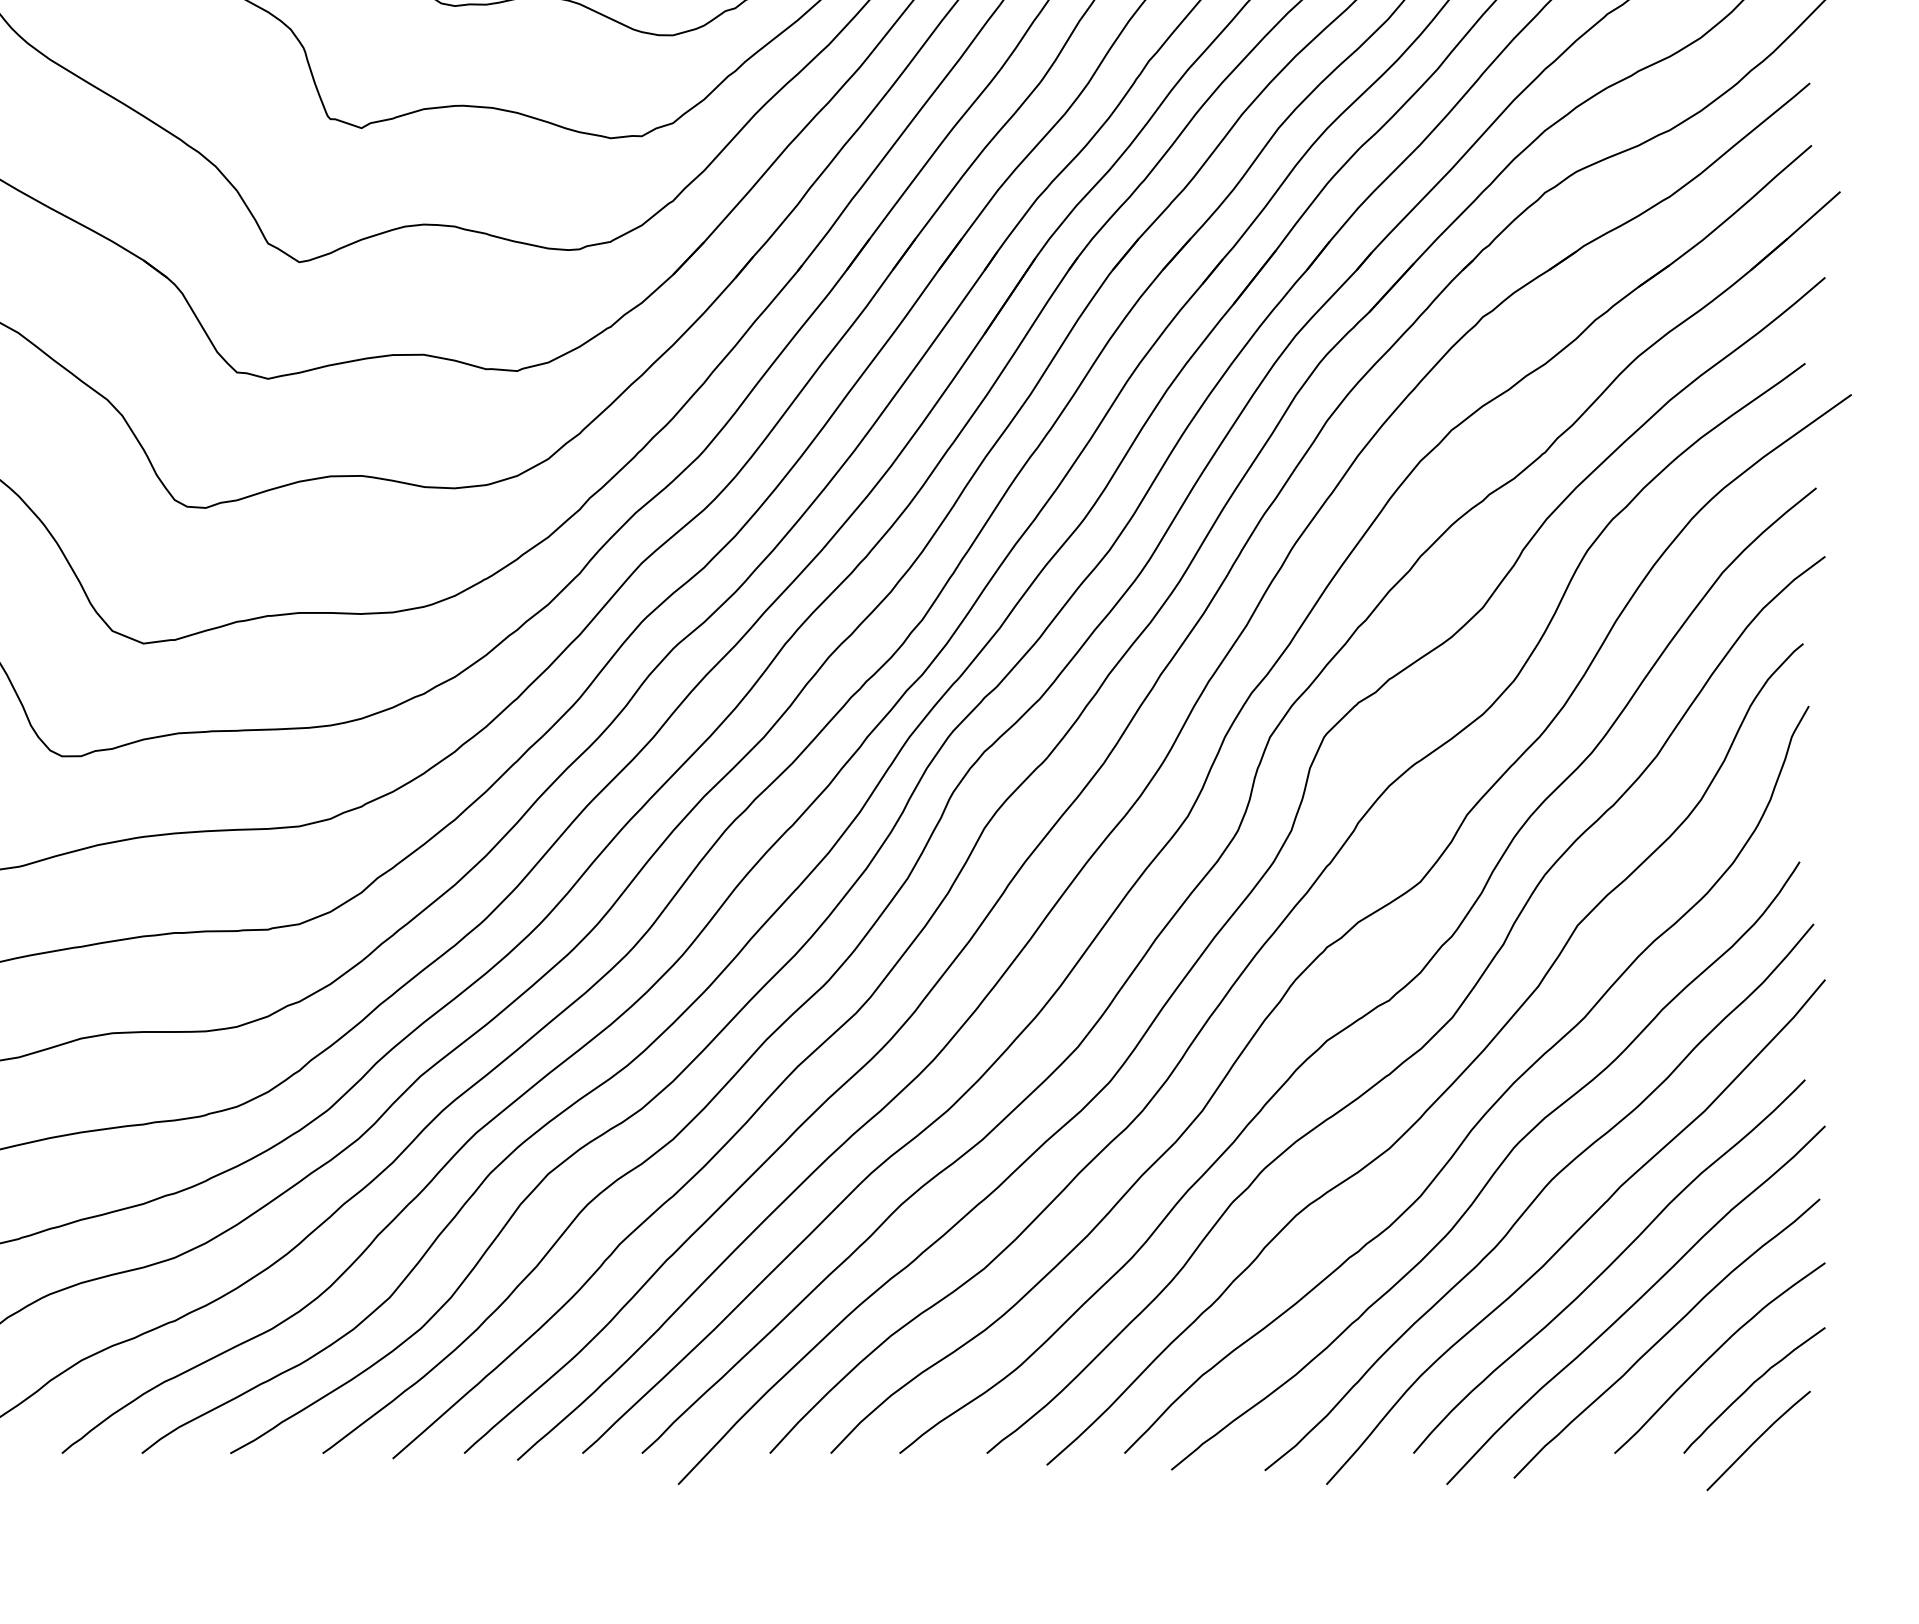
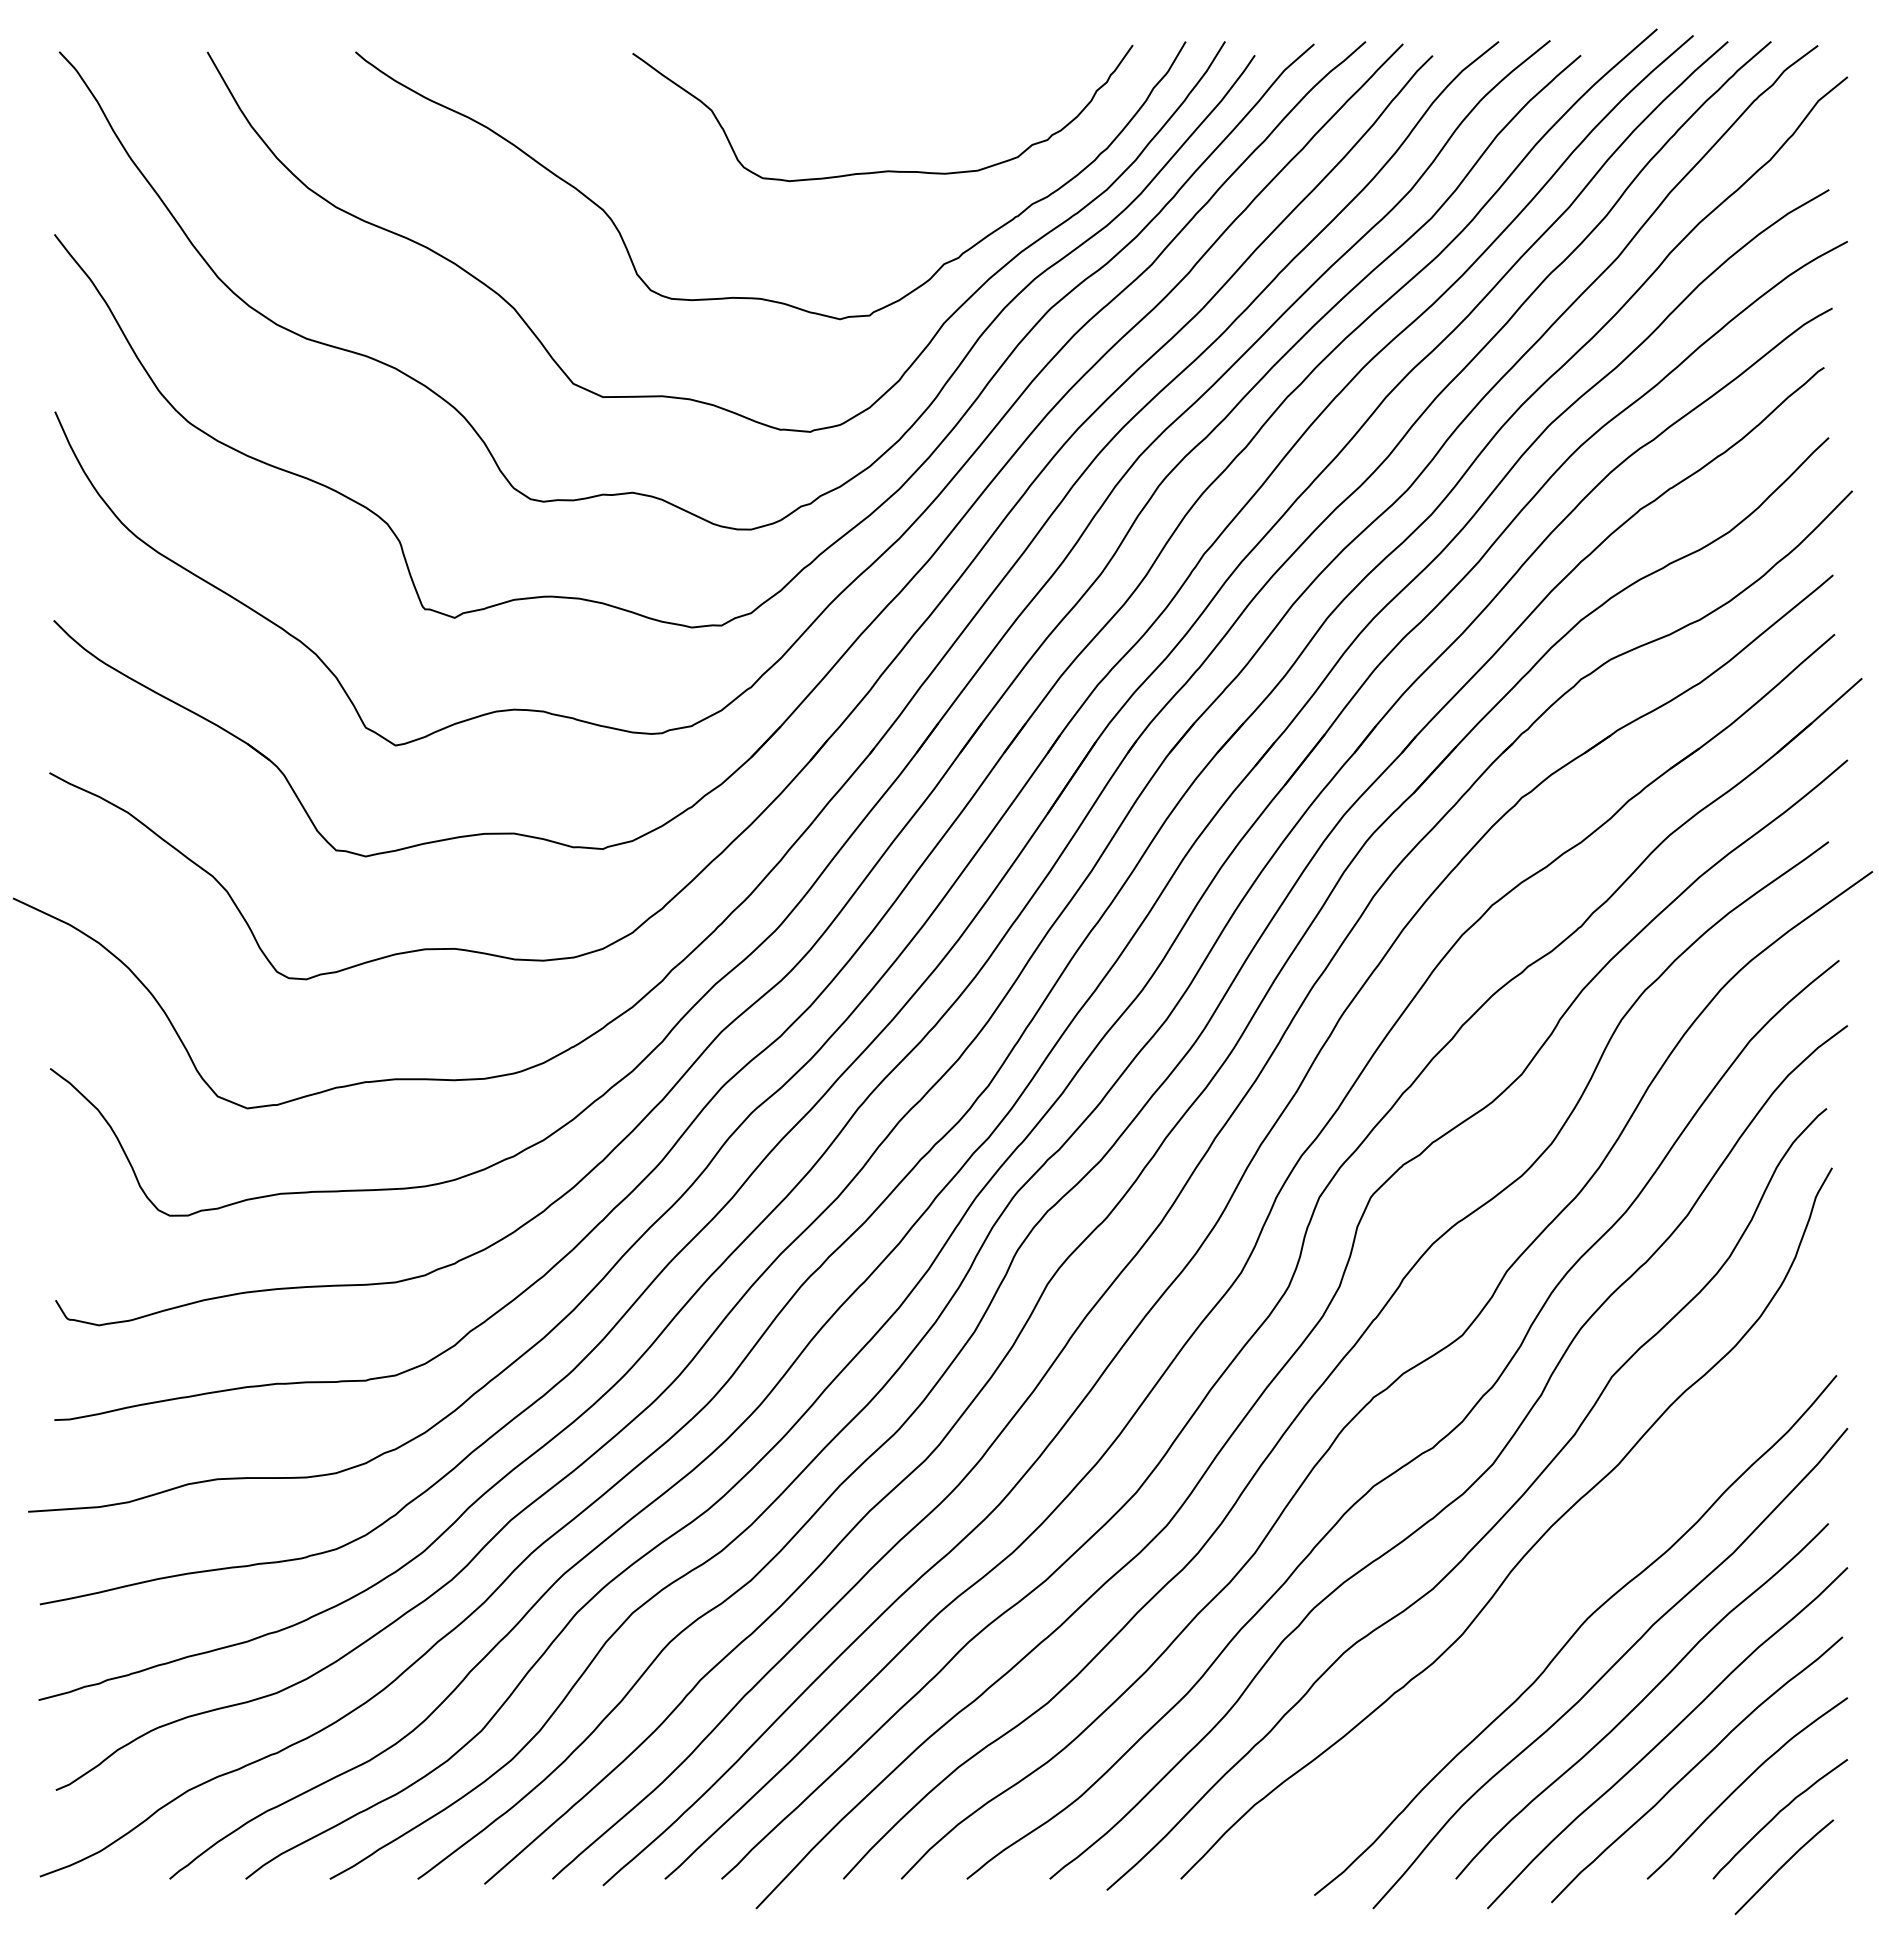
curve: (1495, 1170) -> (1533, 1609), removed

